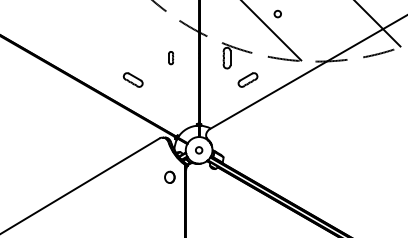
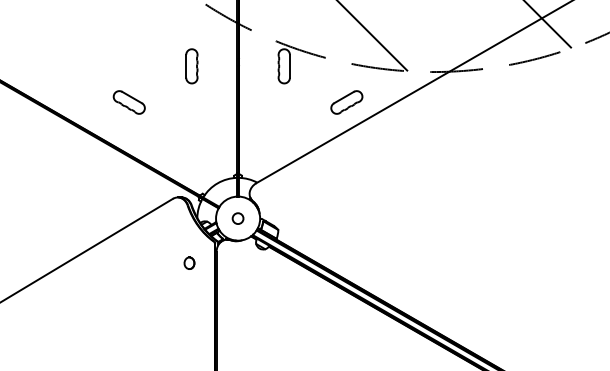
part: (170, 57) -> (190, 65), size x1.67
part: (247, 79) -> (346, 101), moved
part: (169, 177) -> (189, 263), size x0.62

